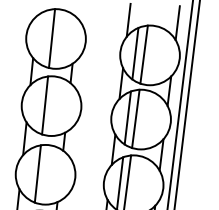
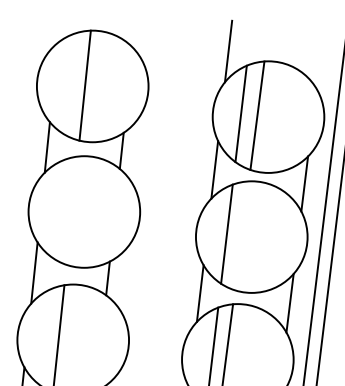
line: (177, 23) -> (319, 57), removed
line: (45, 105) -> (73, 210), removed
line: (135, 118) -> (241, 235), removed

